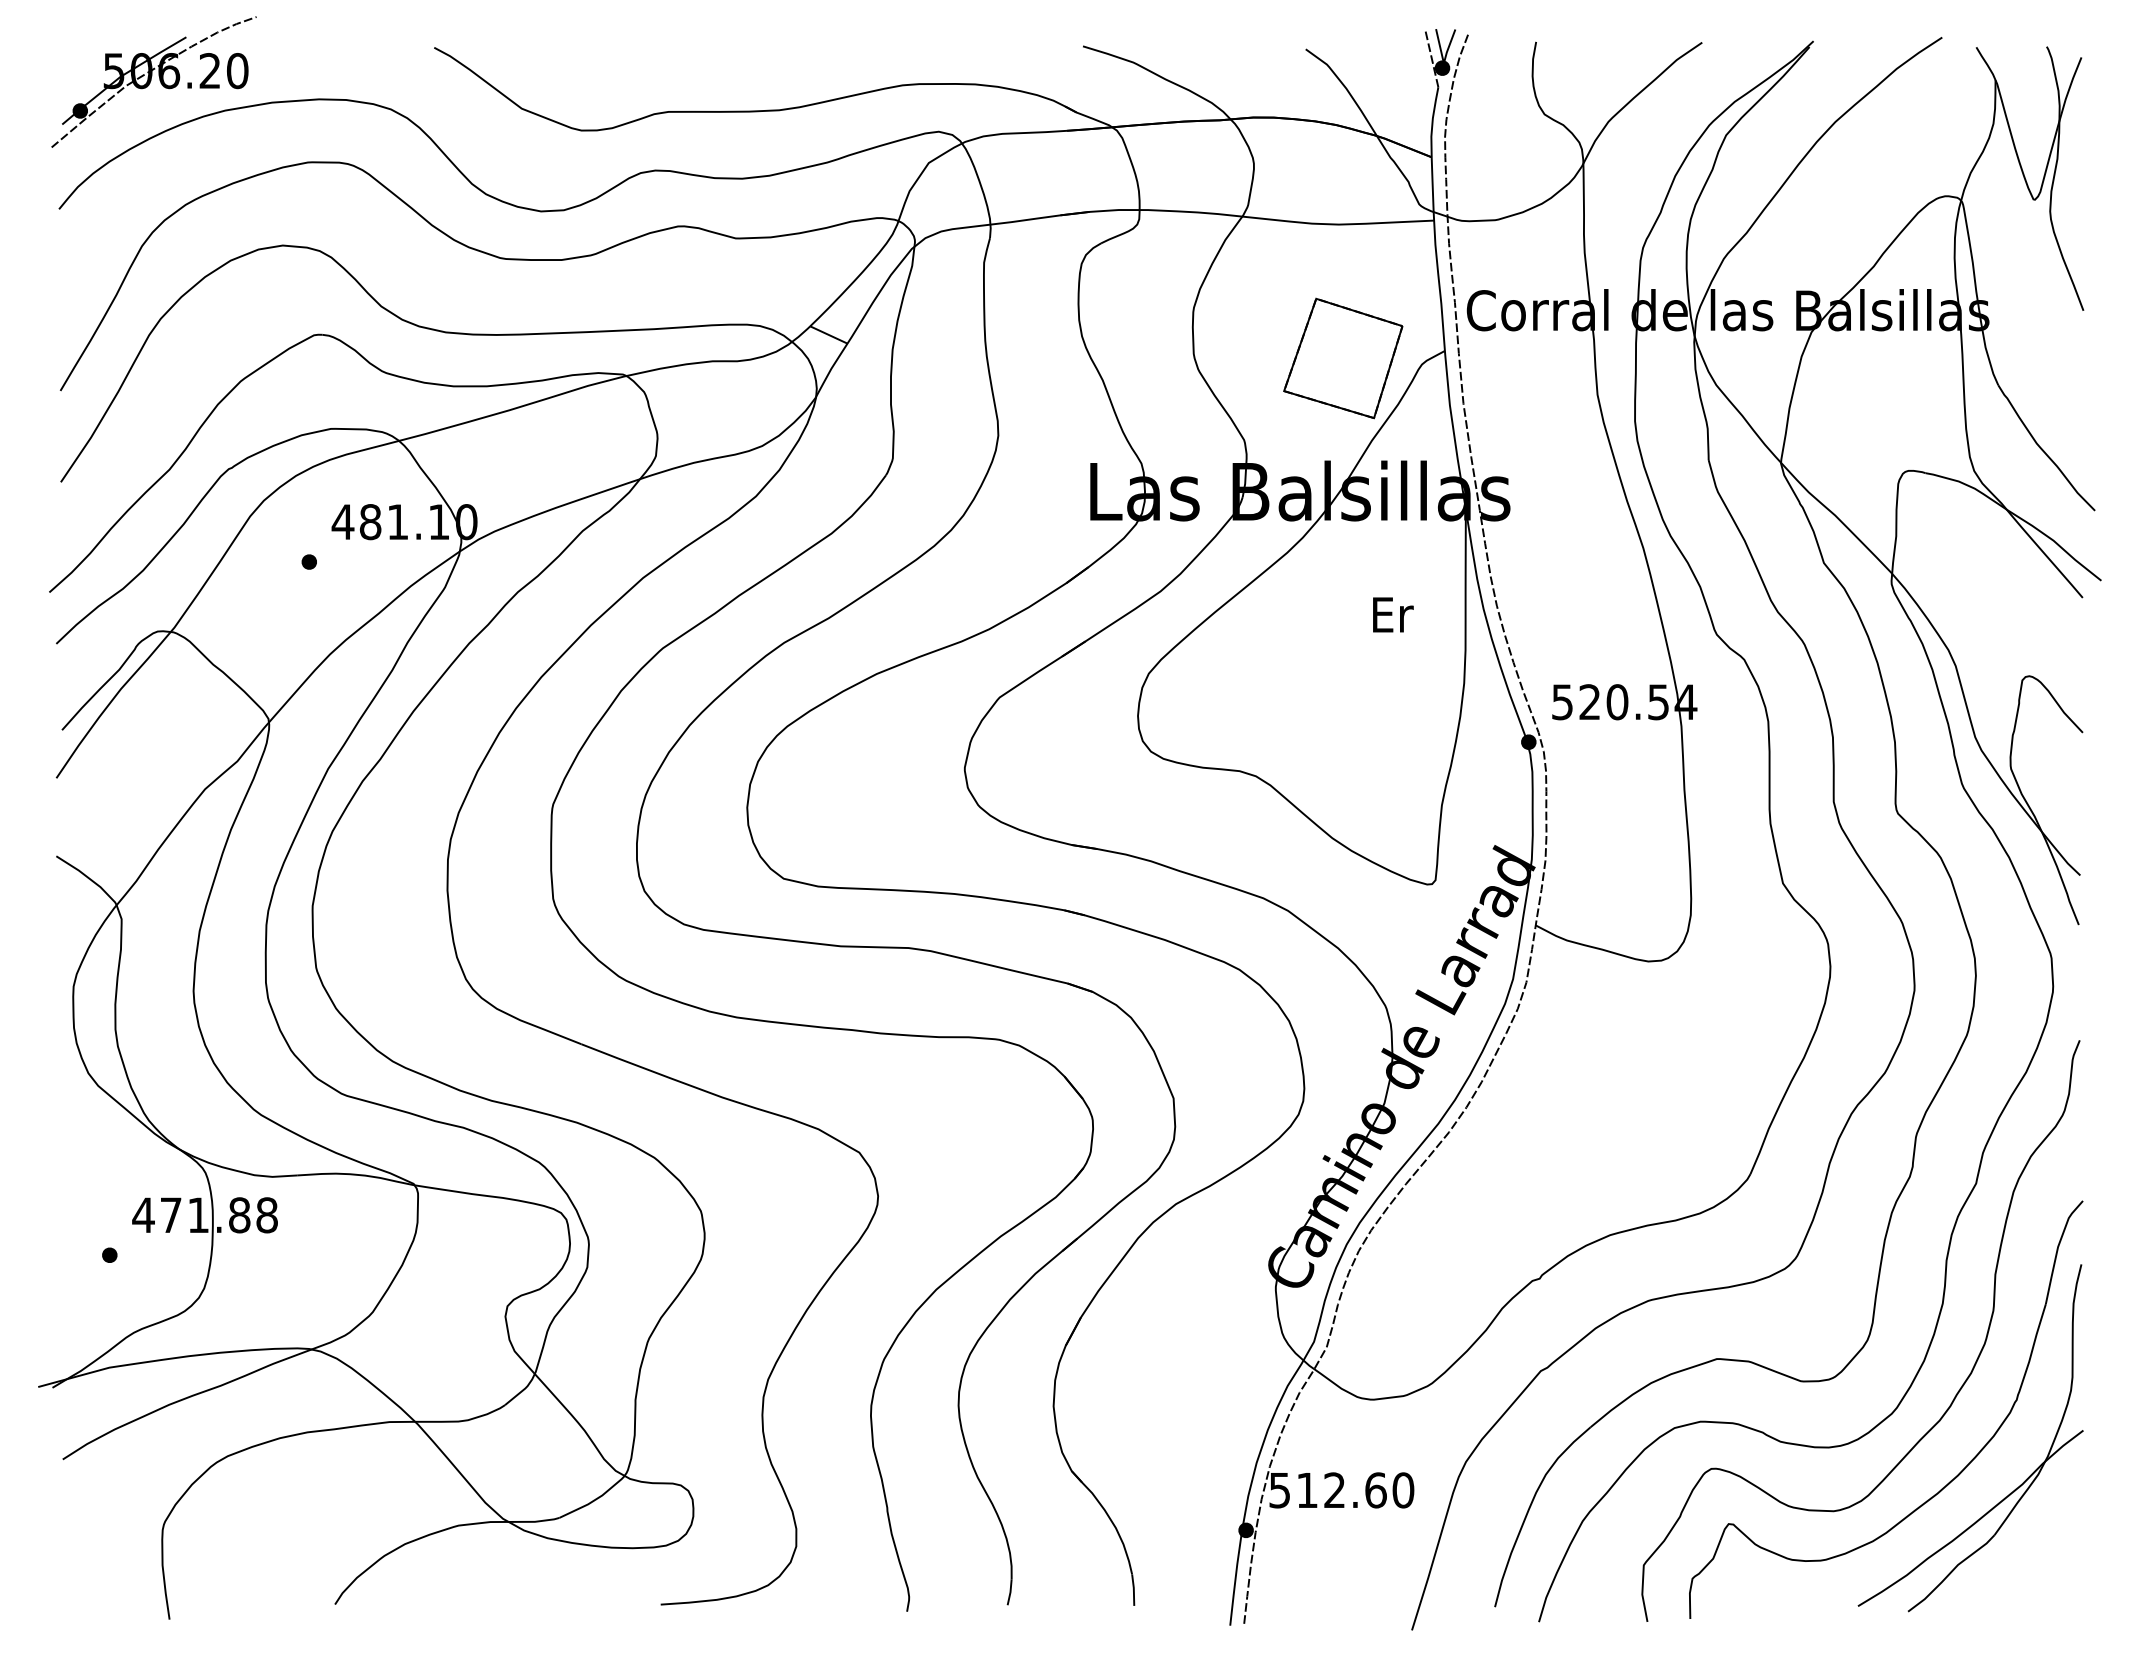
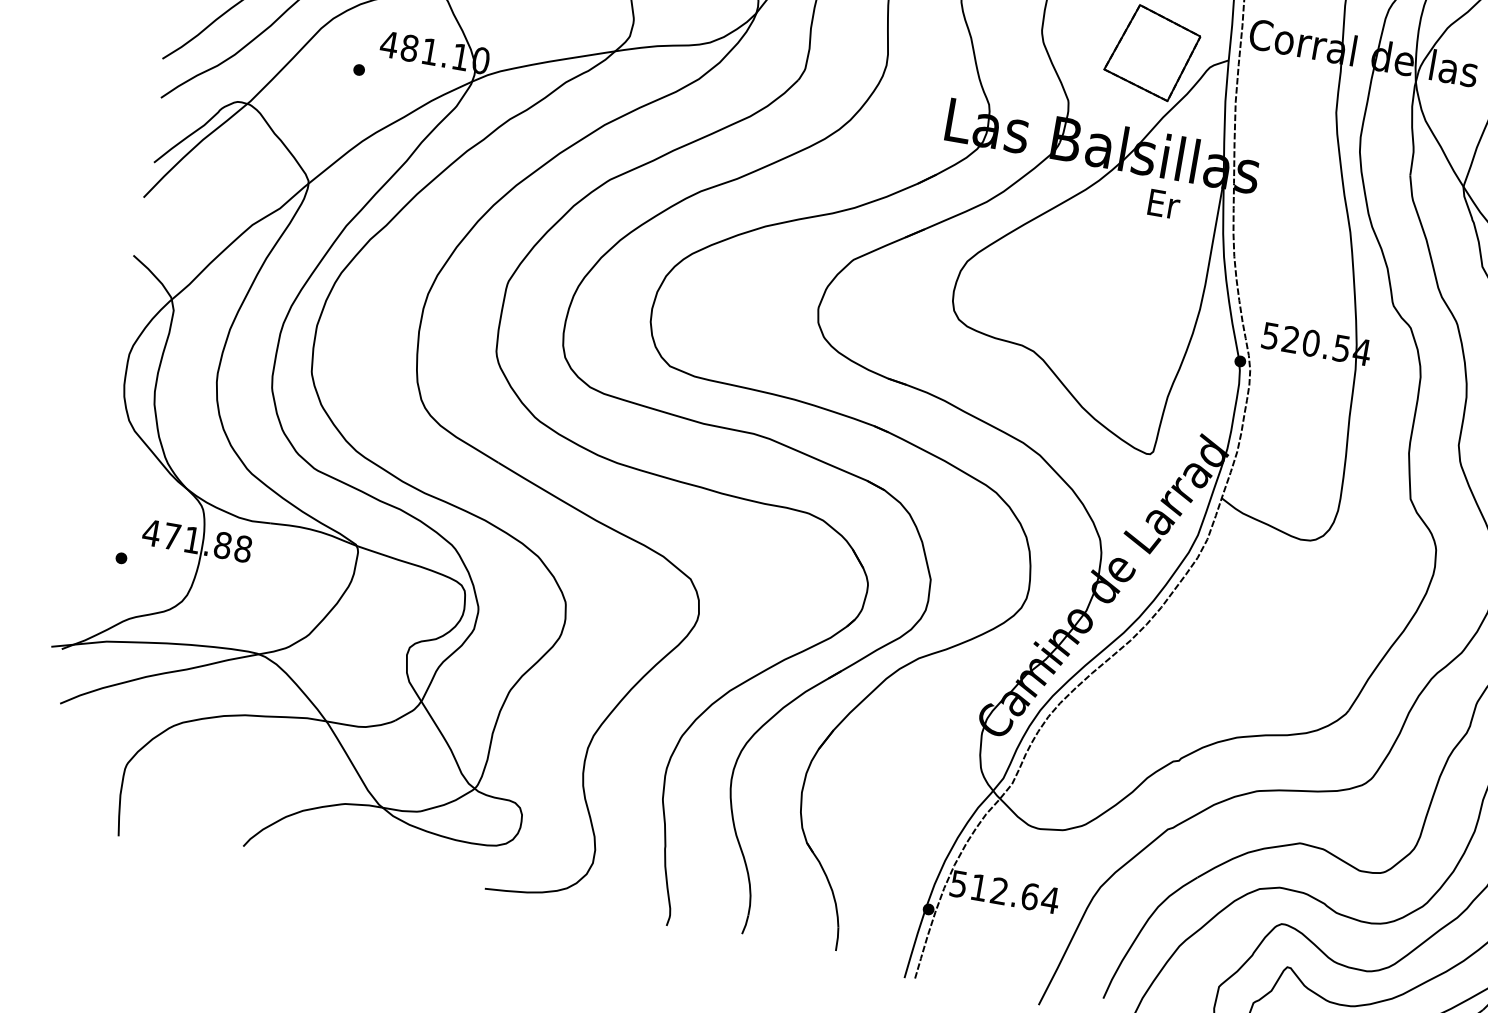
text: (1393, 614) -> (1164, 203), moved
text: (1402, 1490) -> (1049, 900), 512.60 -> 512.64

